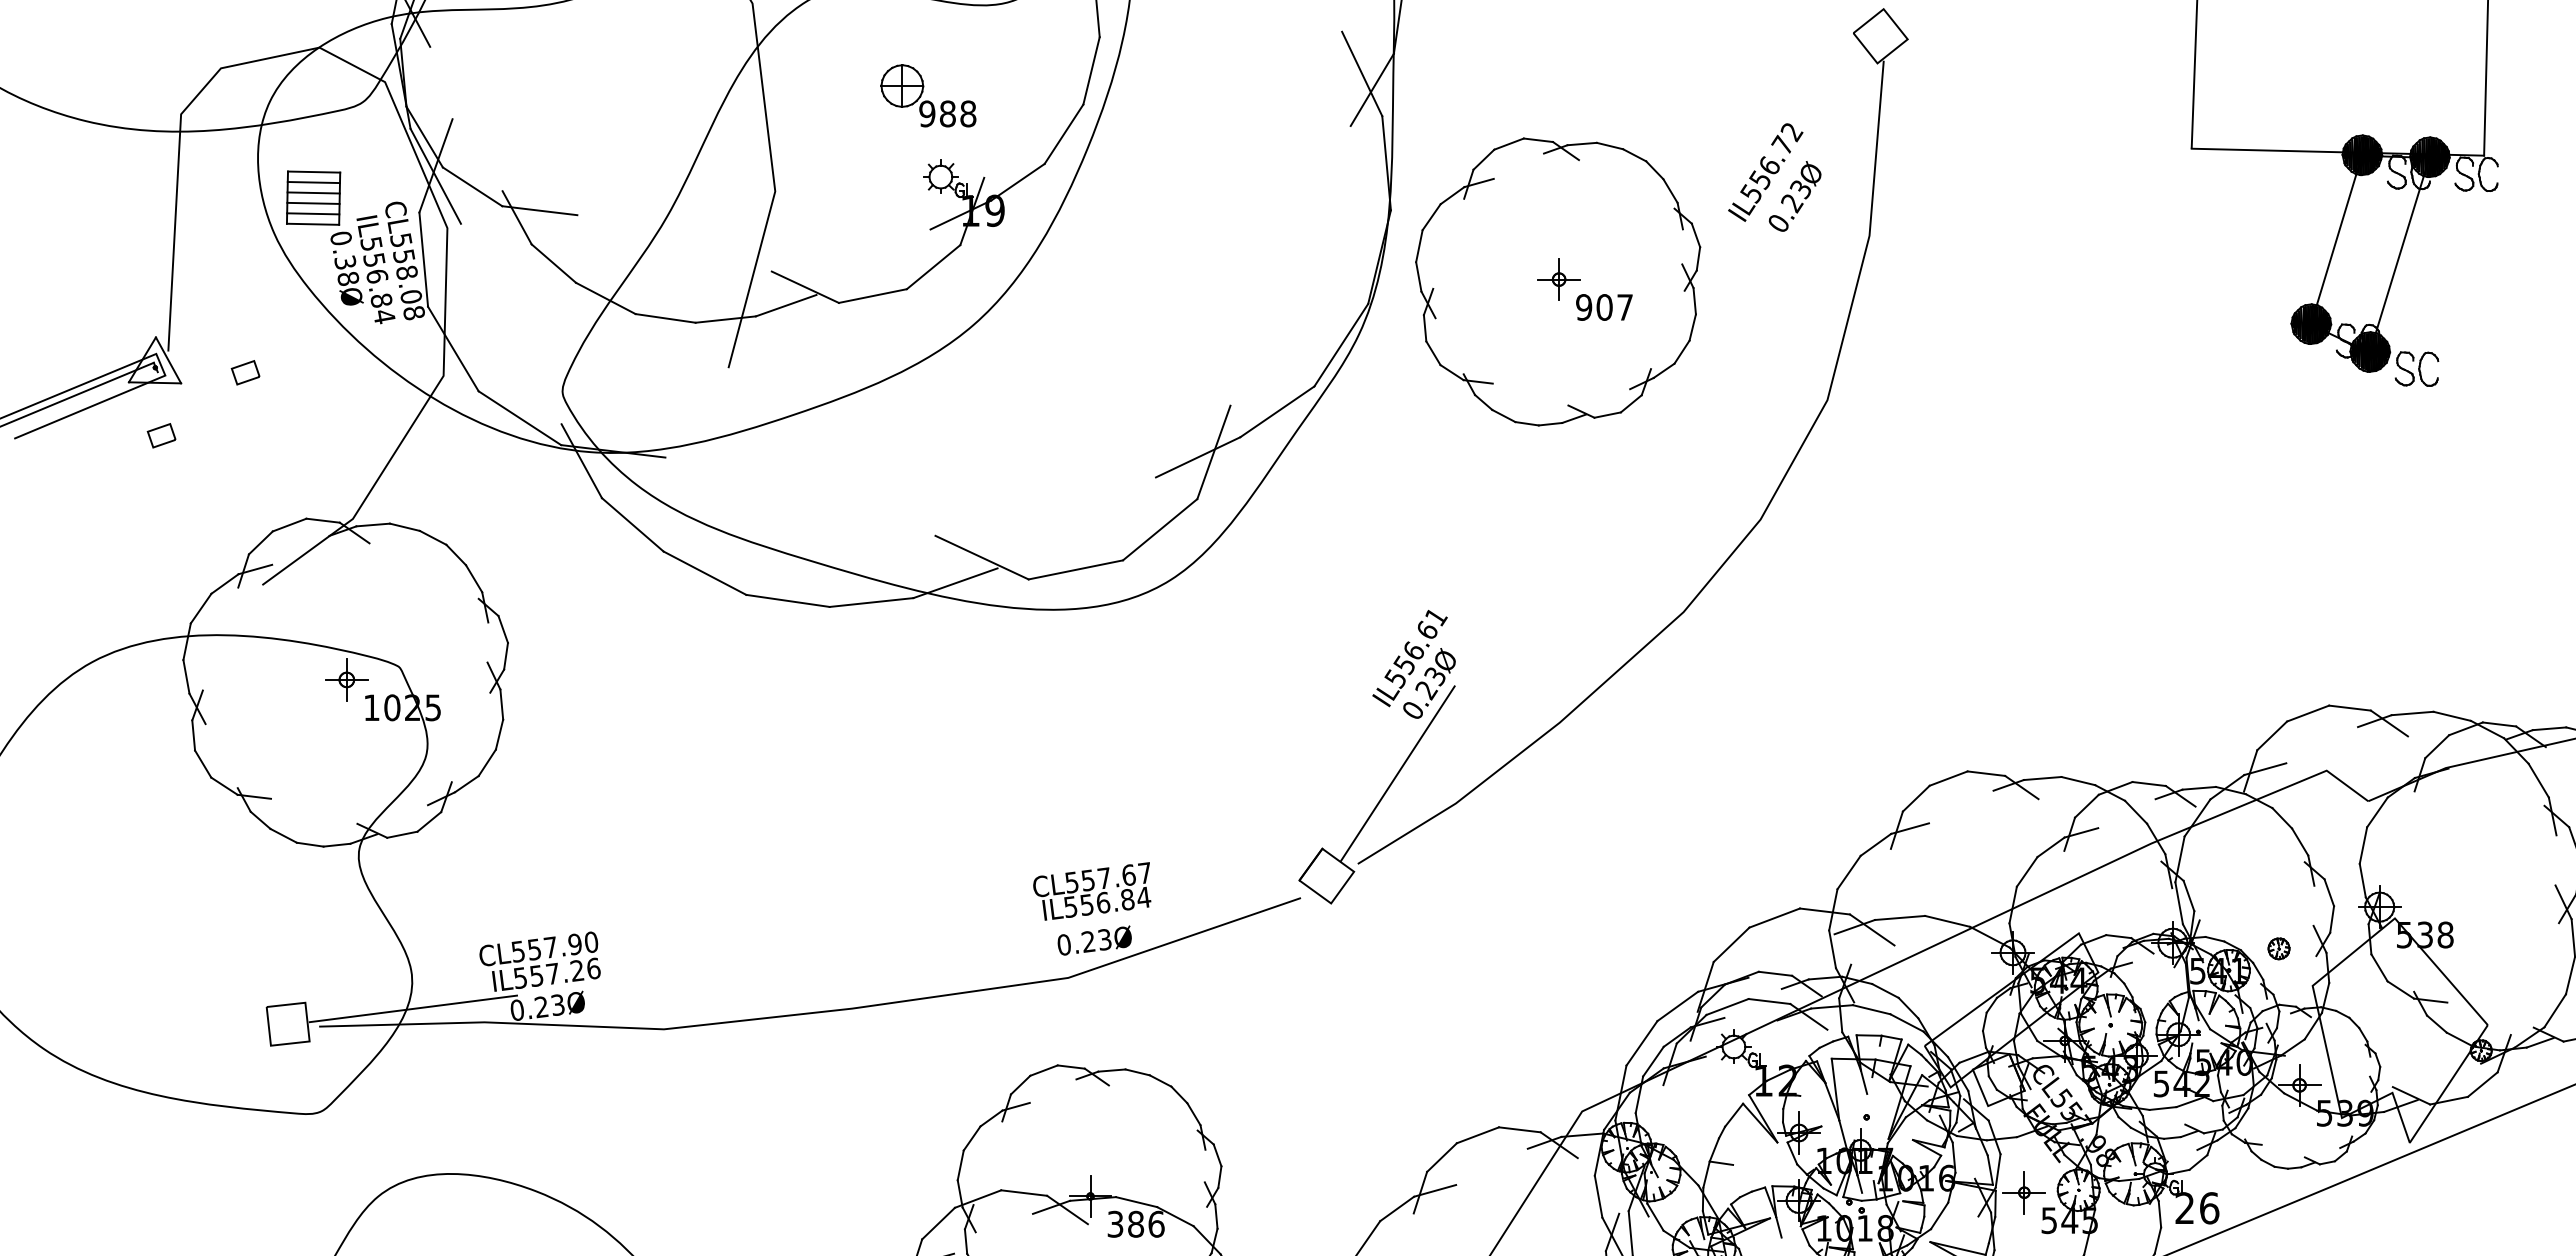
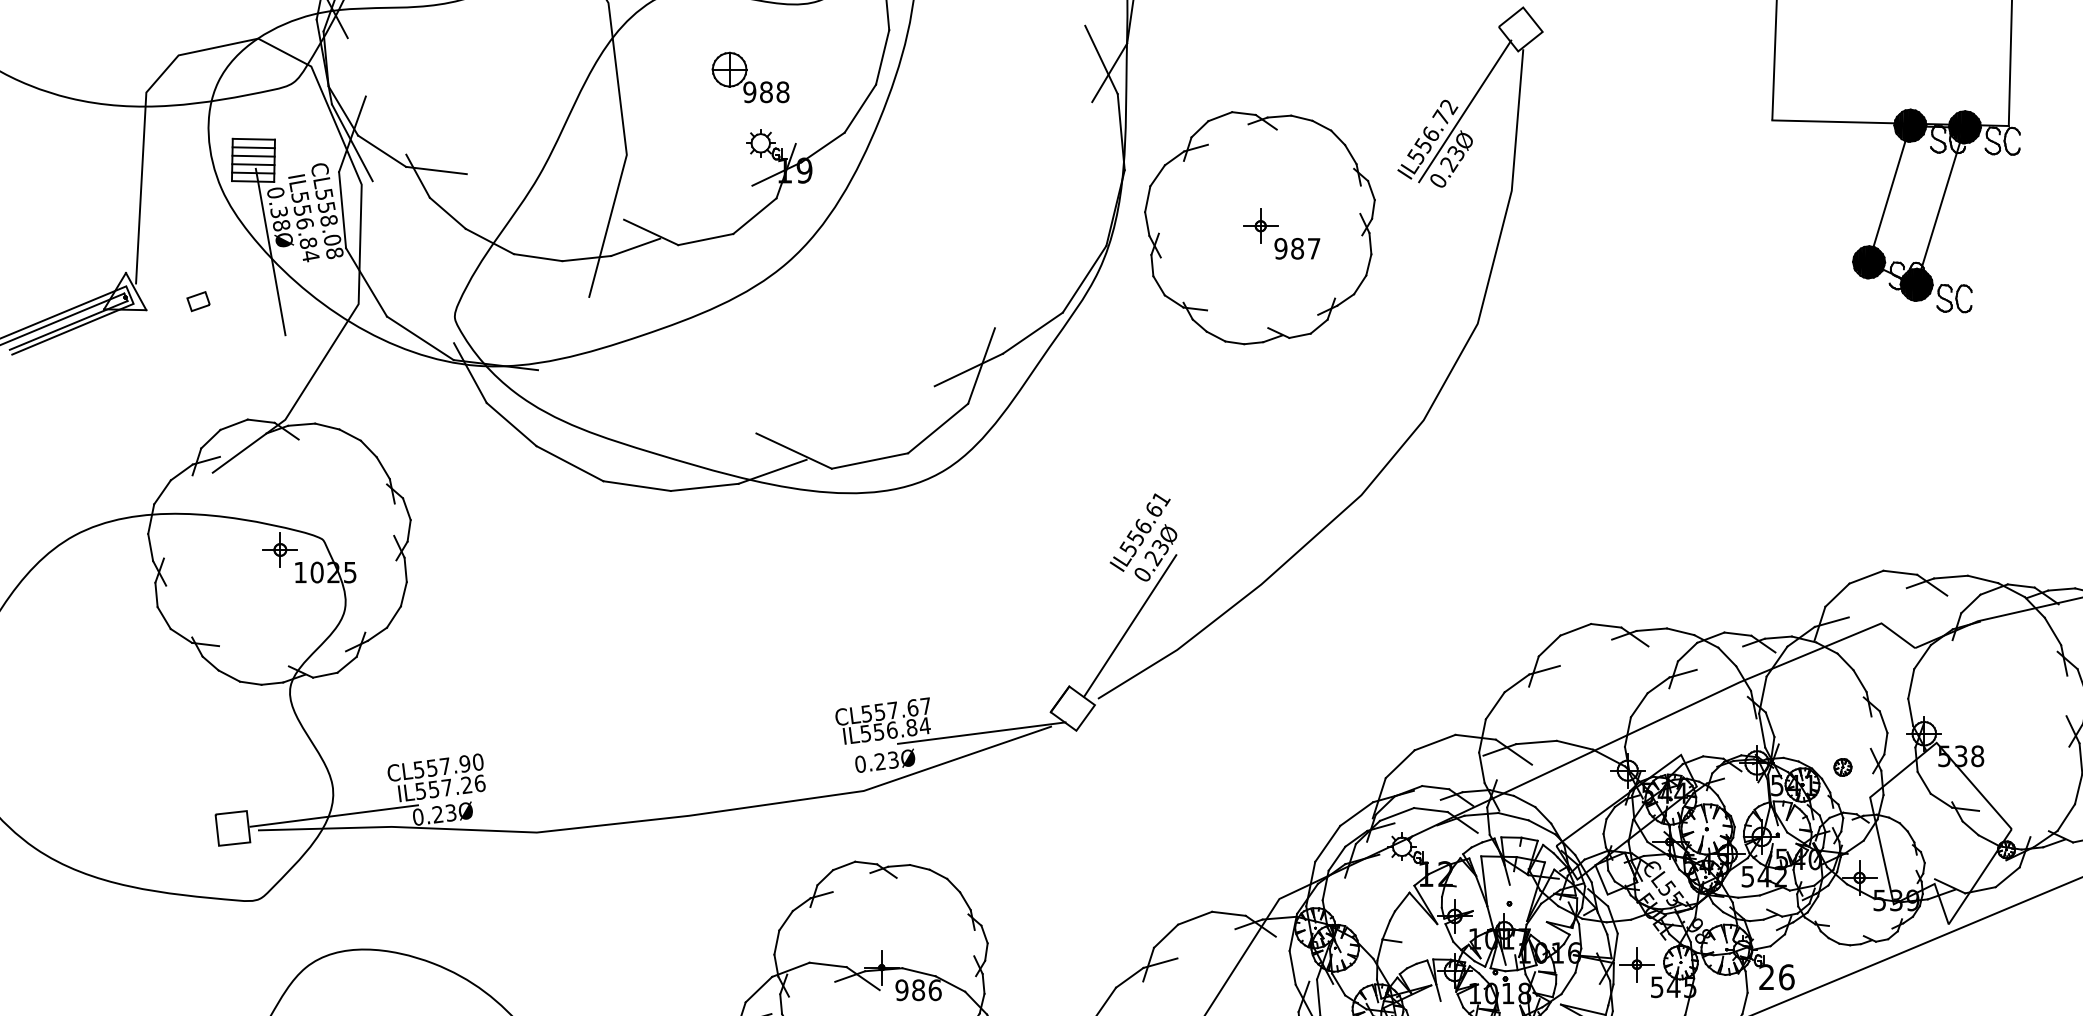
line: (1811, 137) -> (1464, 111), added
text: (1604, 307) -> (1297, 248), 907 -> 987
line: (334, 311) -> (270, 252), added
line: (84, 402) -> (68, 325), added
part: (161, 435) -> (130, 352), removed
line: (1213, 906) -> (981, 733), added
text: (1115, 1224) -> (901, 990), 386 -> 986

